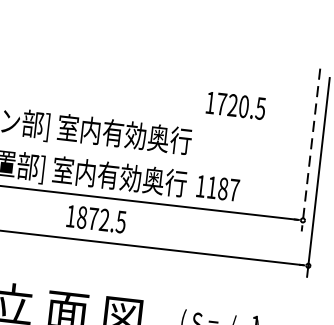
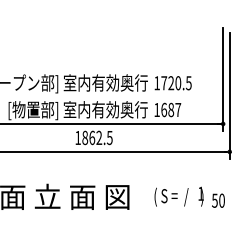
text: (234, 106) -> (172, 83), moved
line: (311, 151) -> (223, 80), dashed -> solid
text: (212, 186) -> (164, 109), 1187 -> 1687
text: (93, 218) -> (92, 137), 1872.5 -> 1862.5

